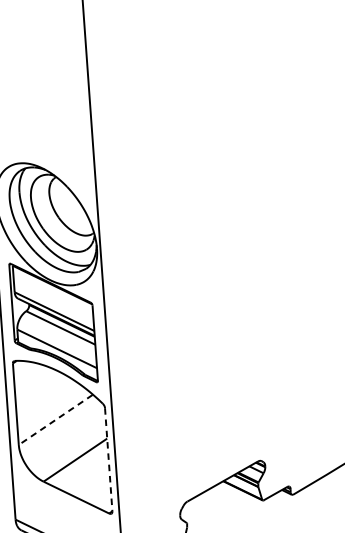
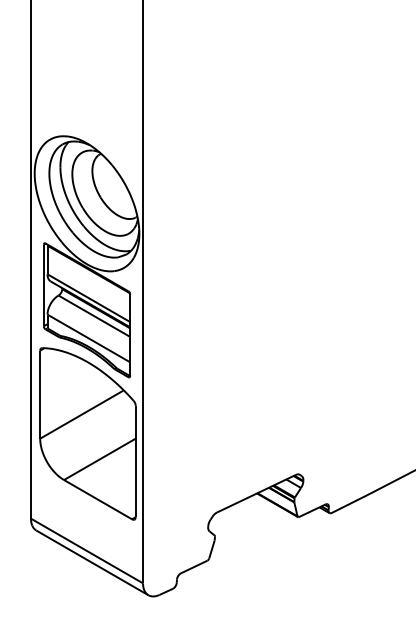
line: (55, 419) -> (81, 414), dashed -> solid
line: (108, 459) -> (135, 461), dashed -> solid

